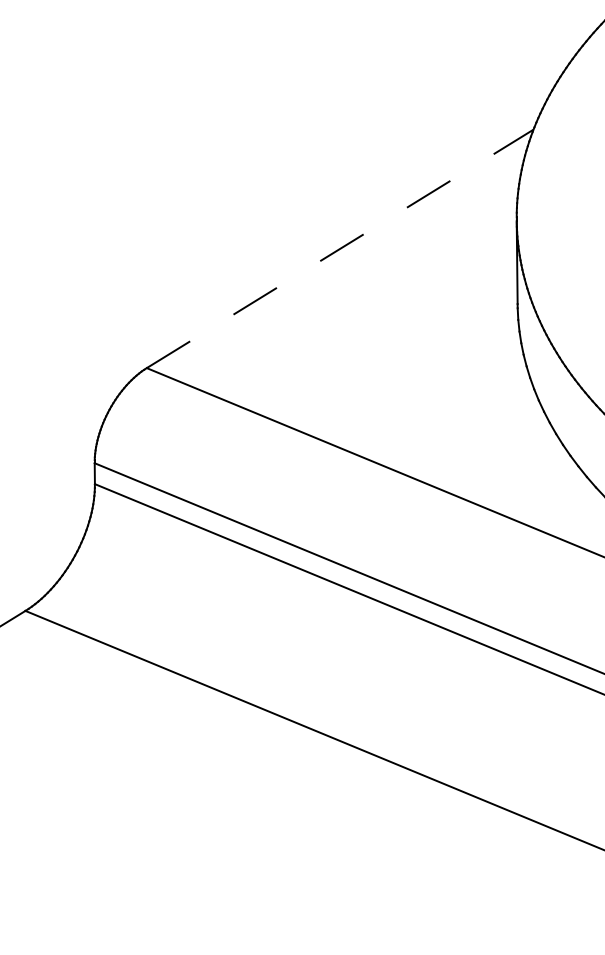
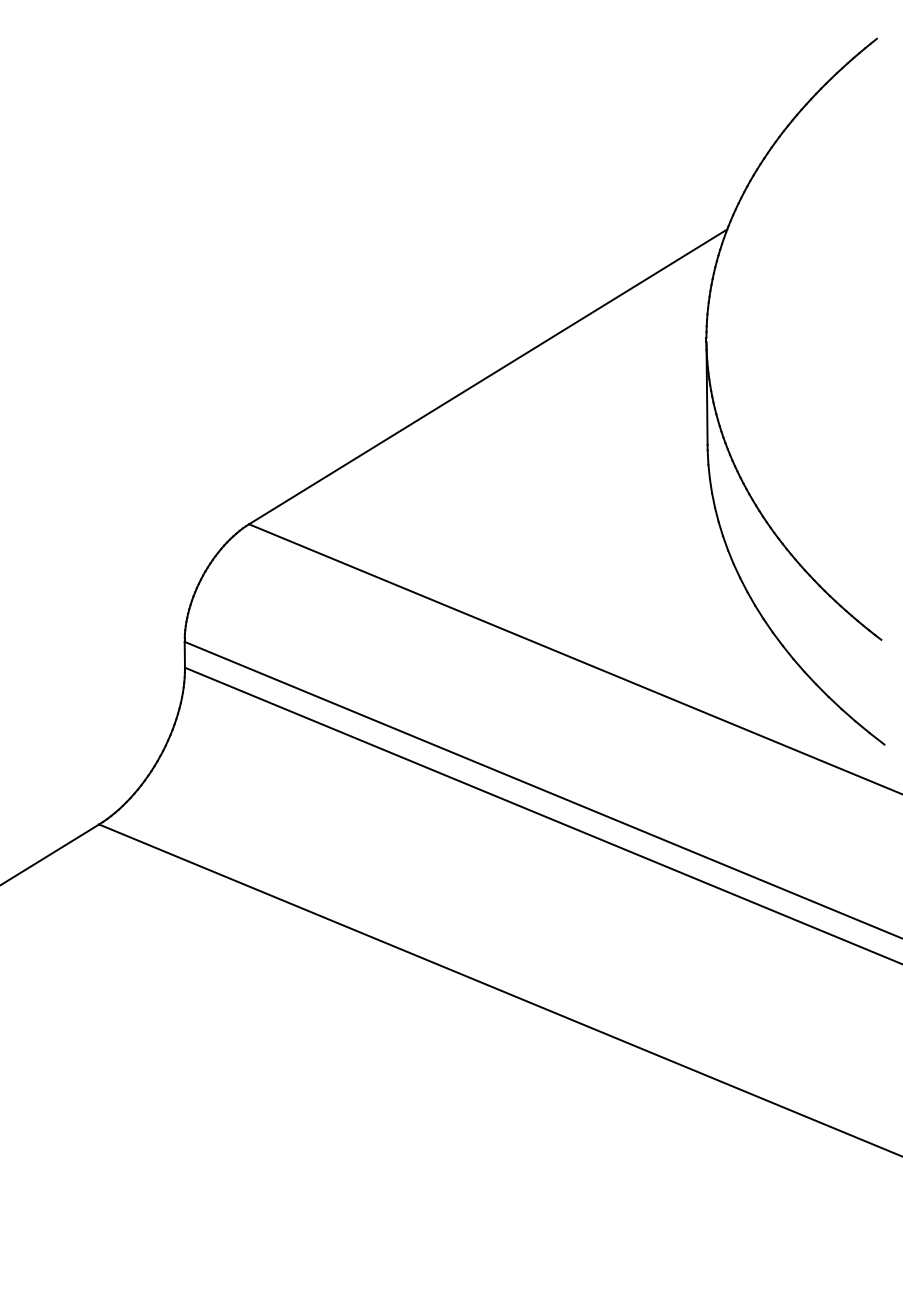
line: (340, 248) -> (488, 376), dashed -> solid

